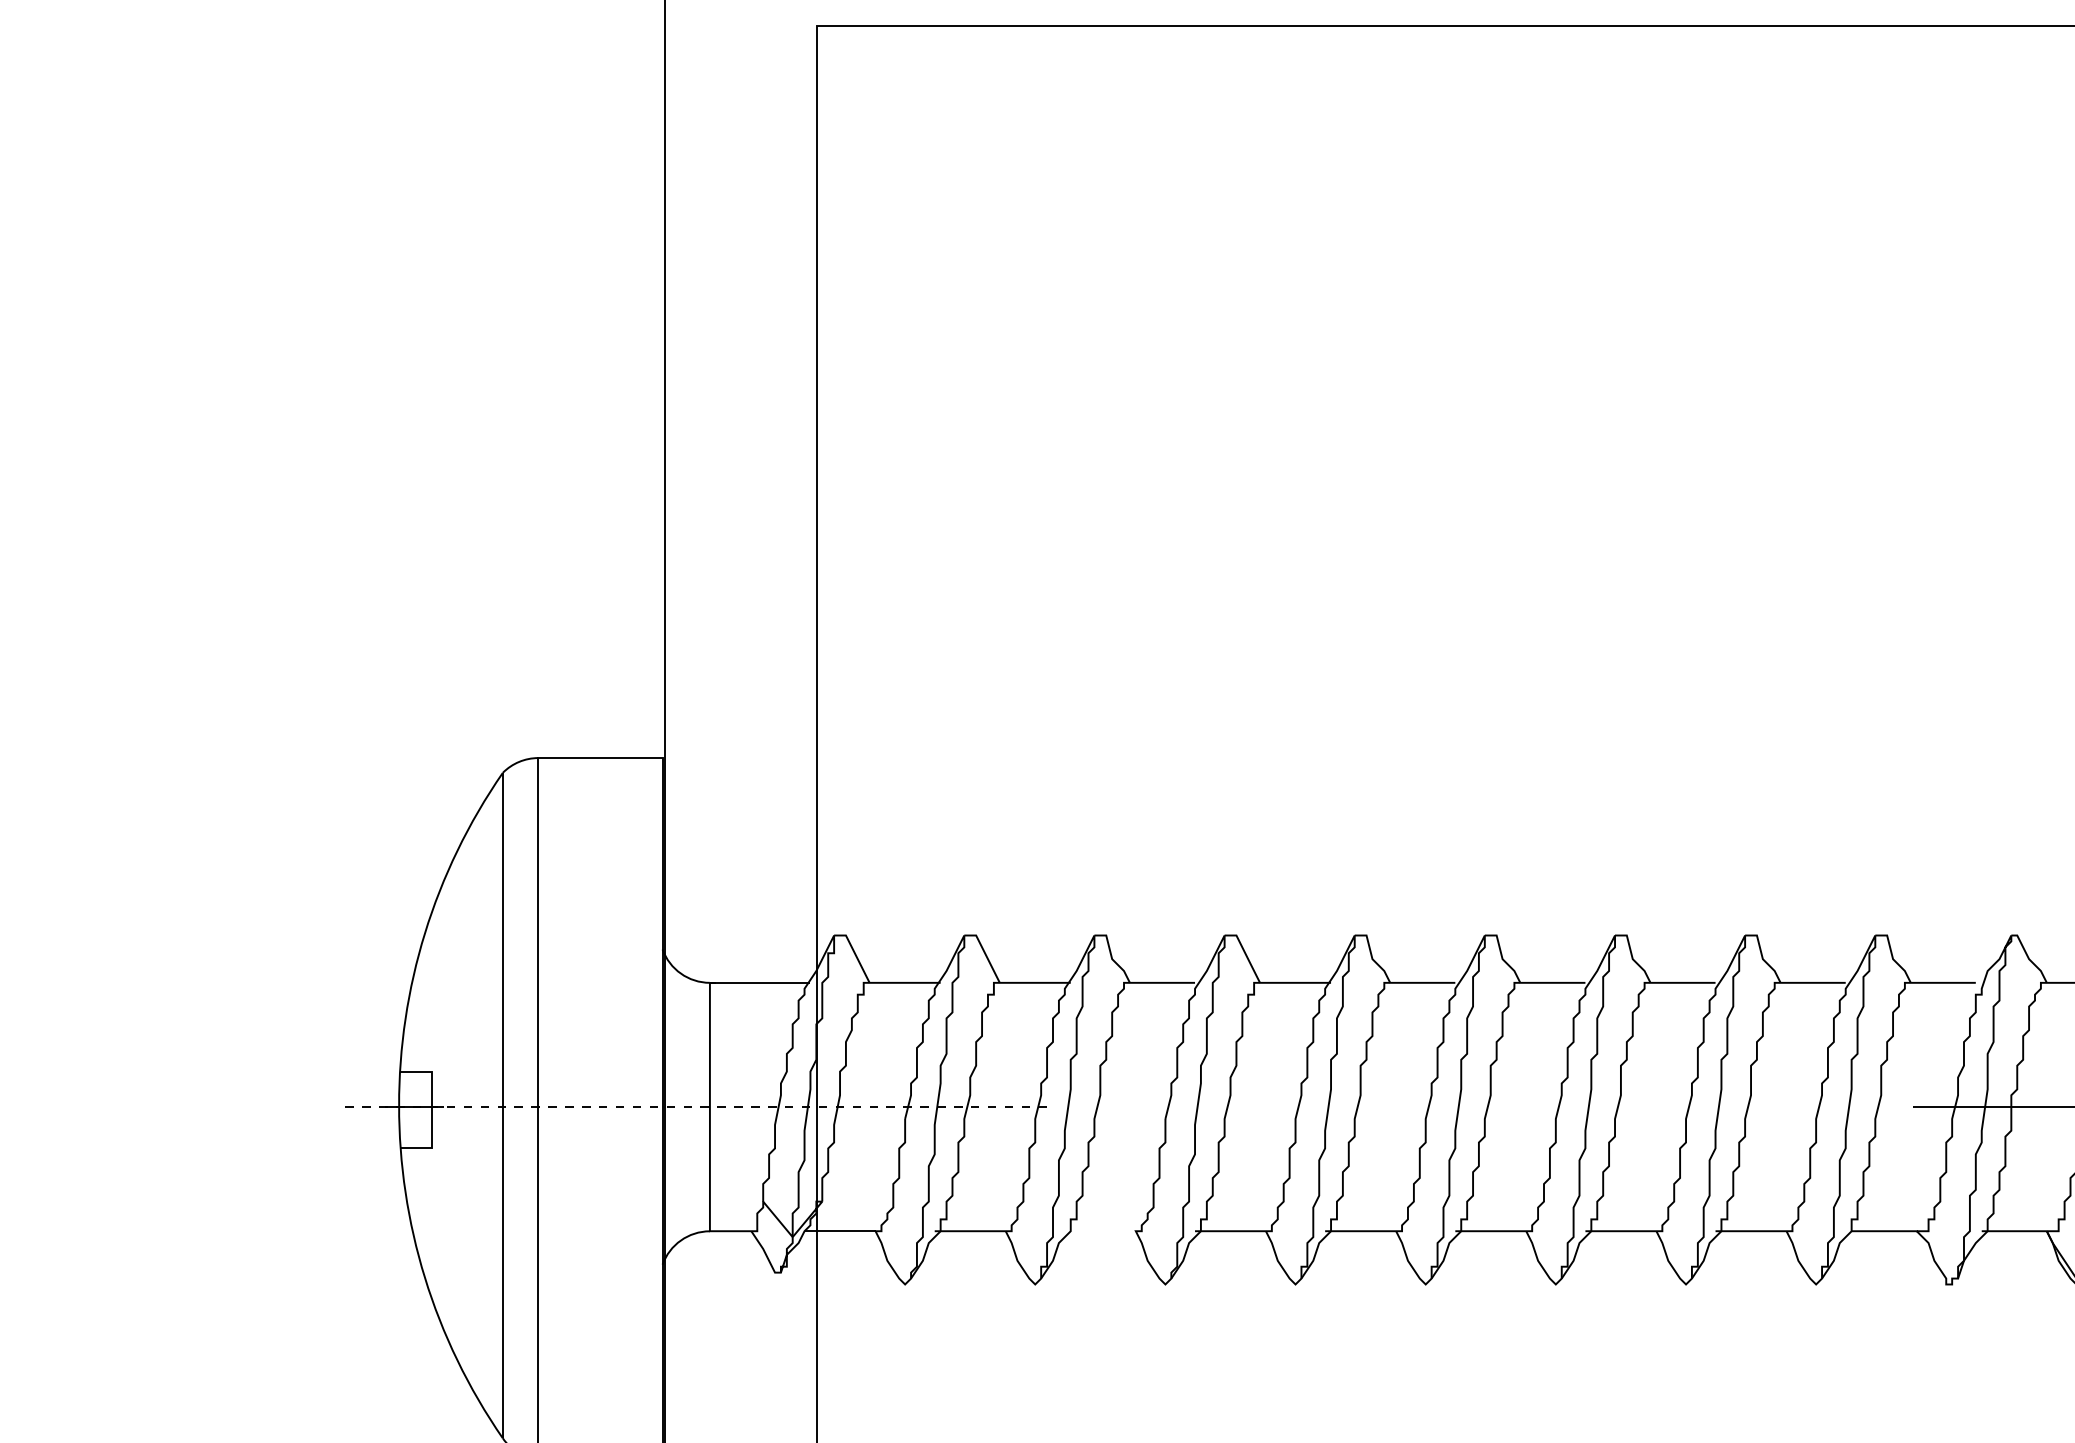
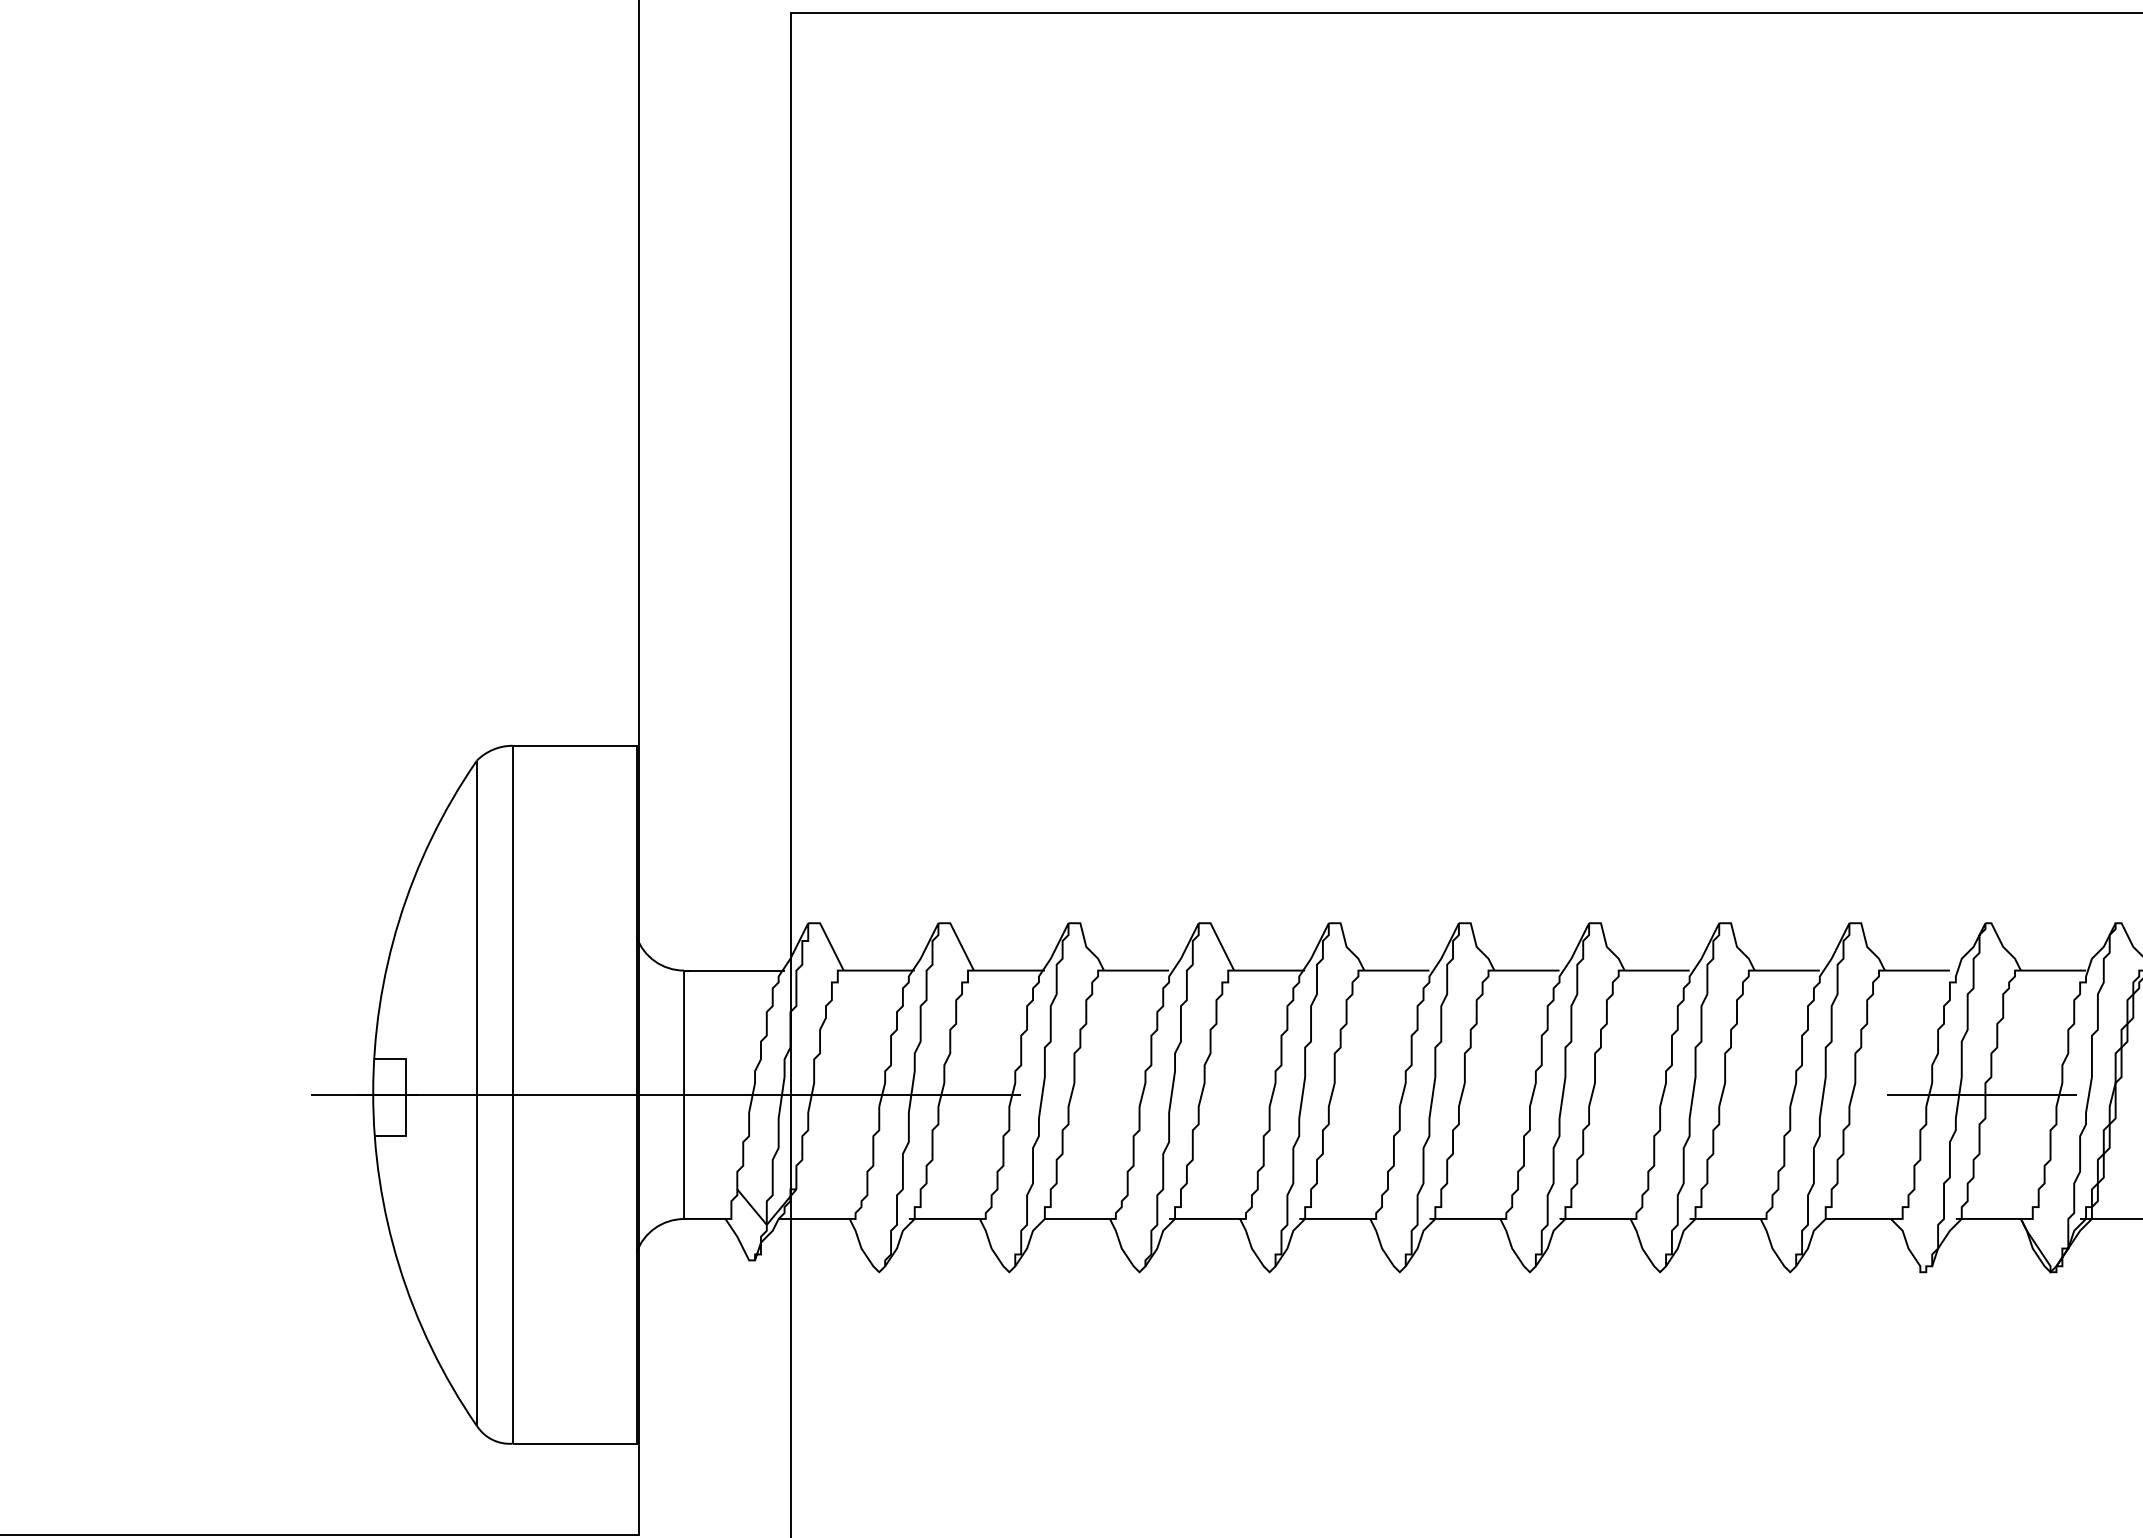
line: (692, 1106) -> (666, 1094), dashed -> solid
line: (1102, 1230) -> (1076, 1218), added

